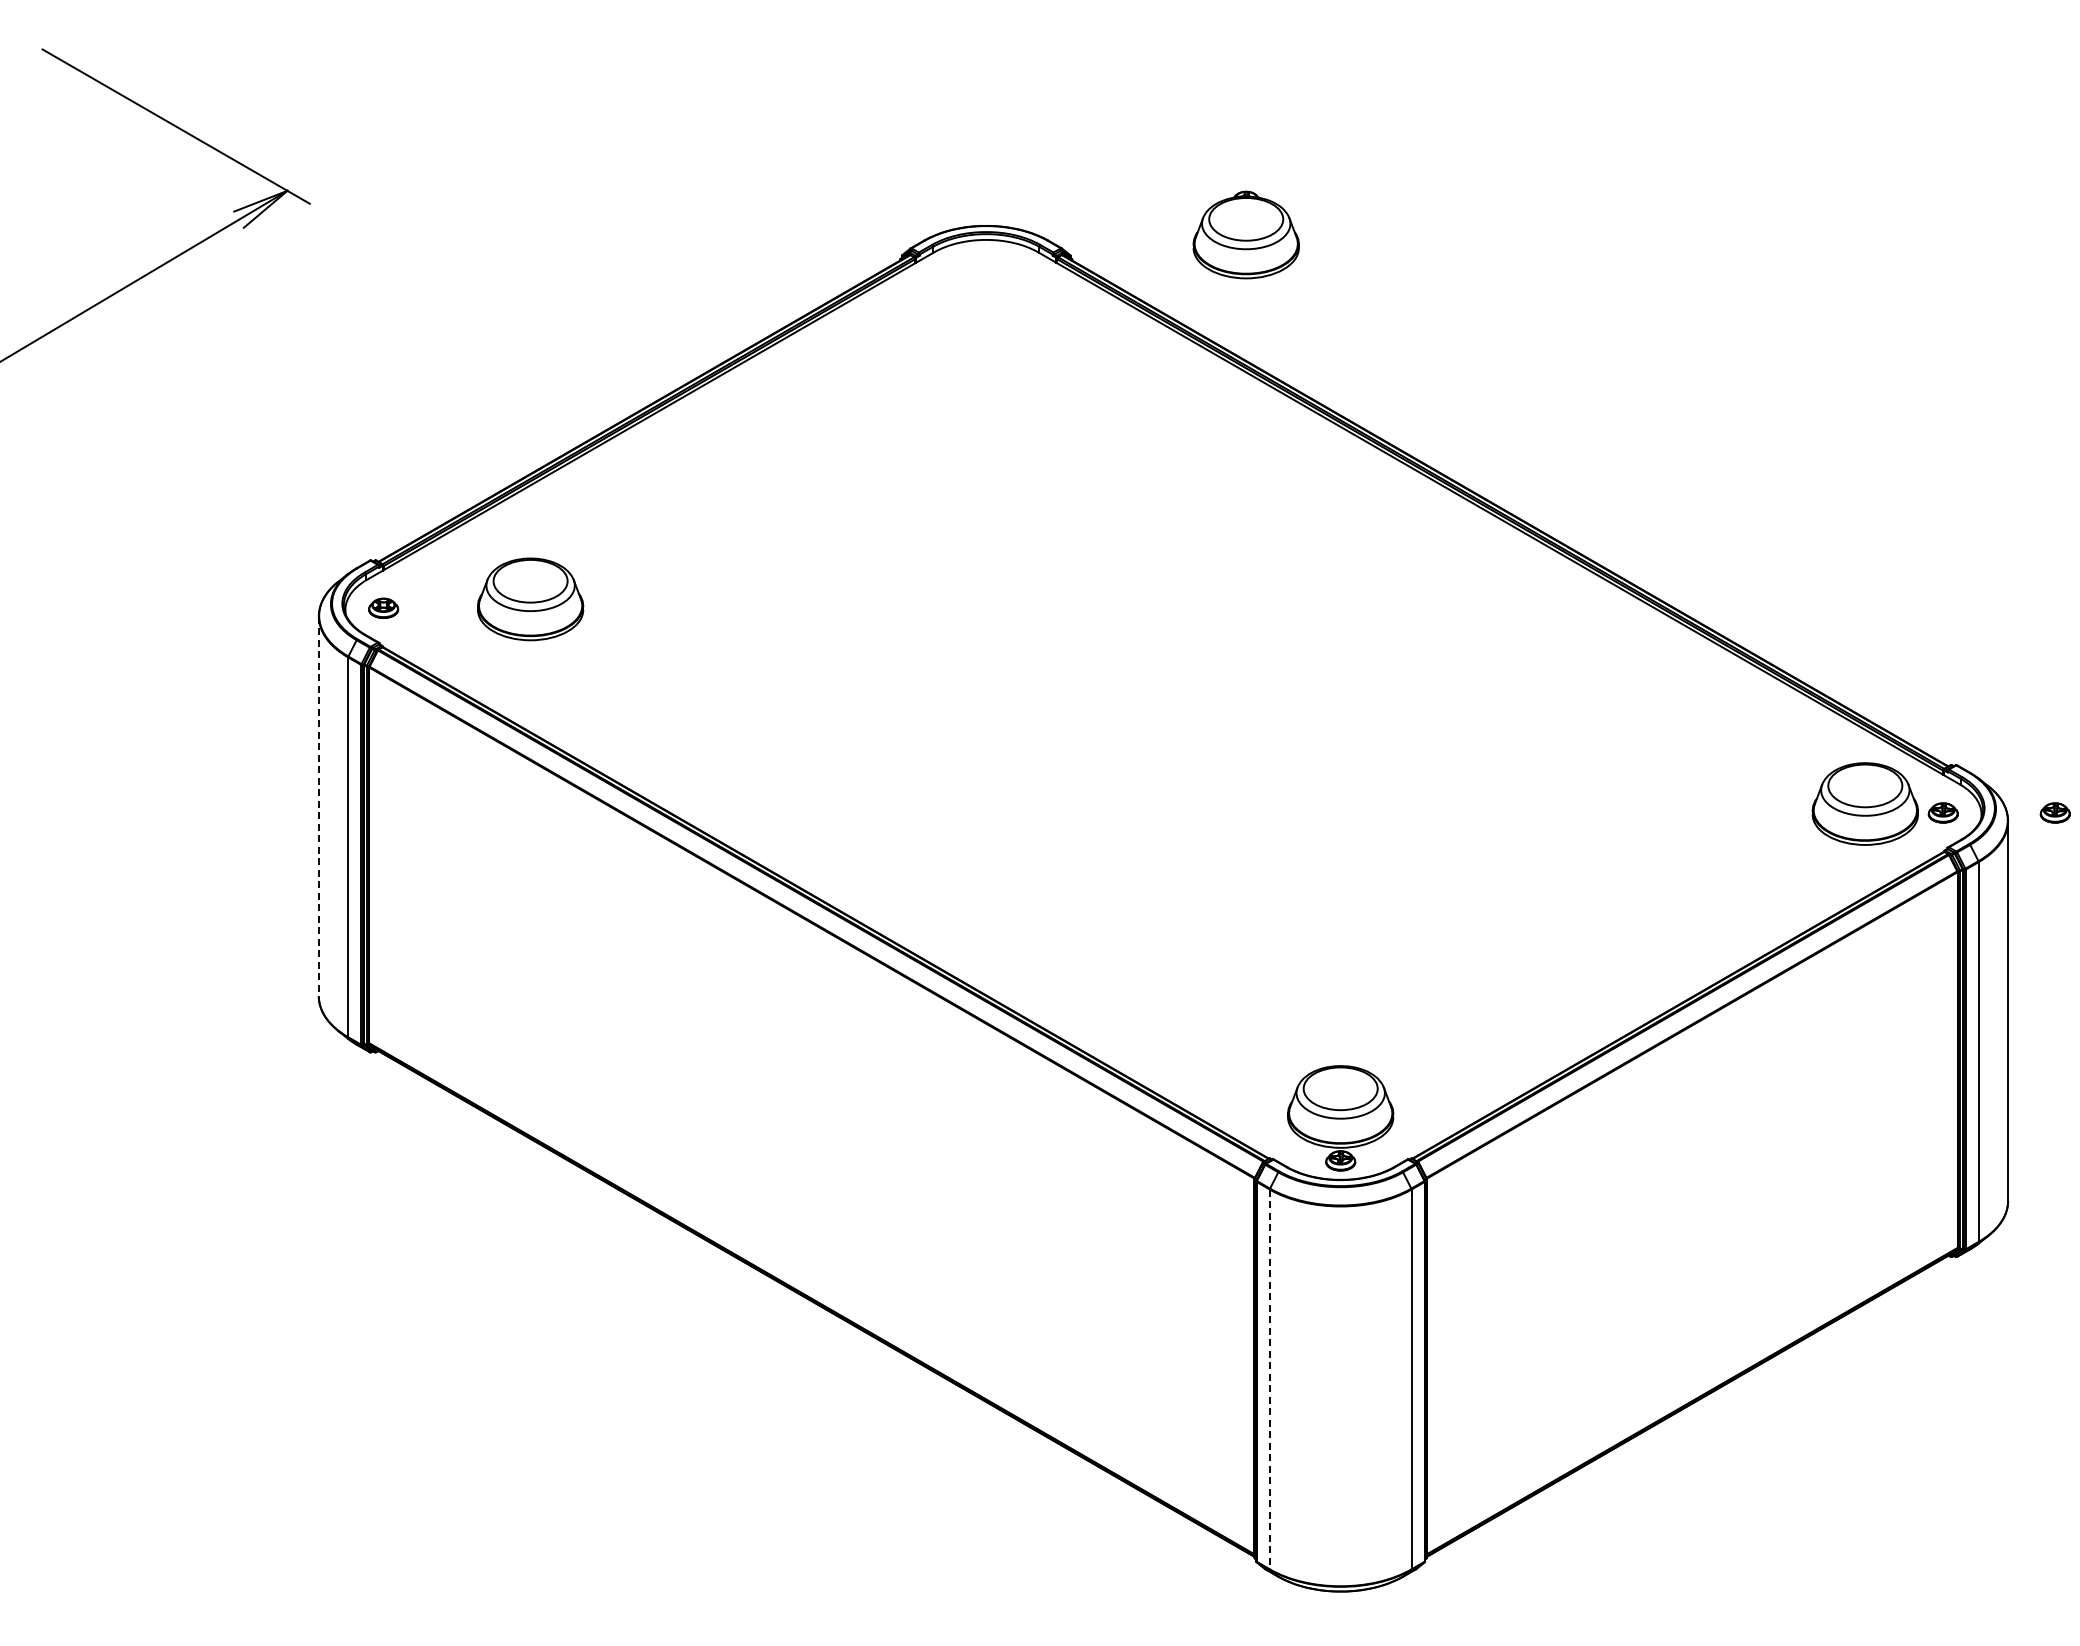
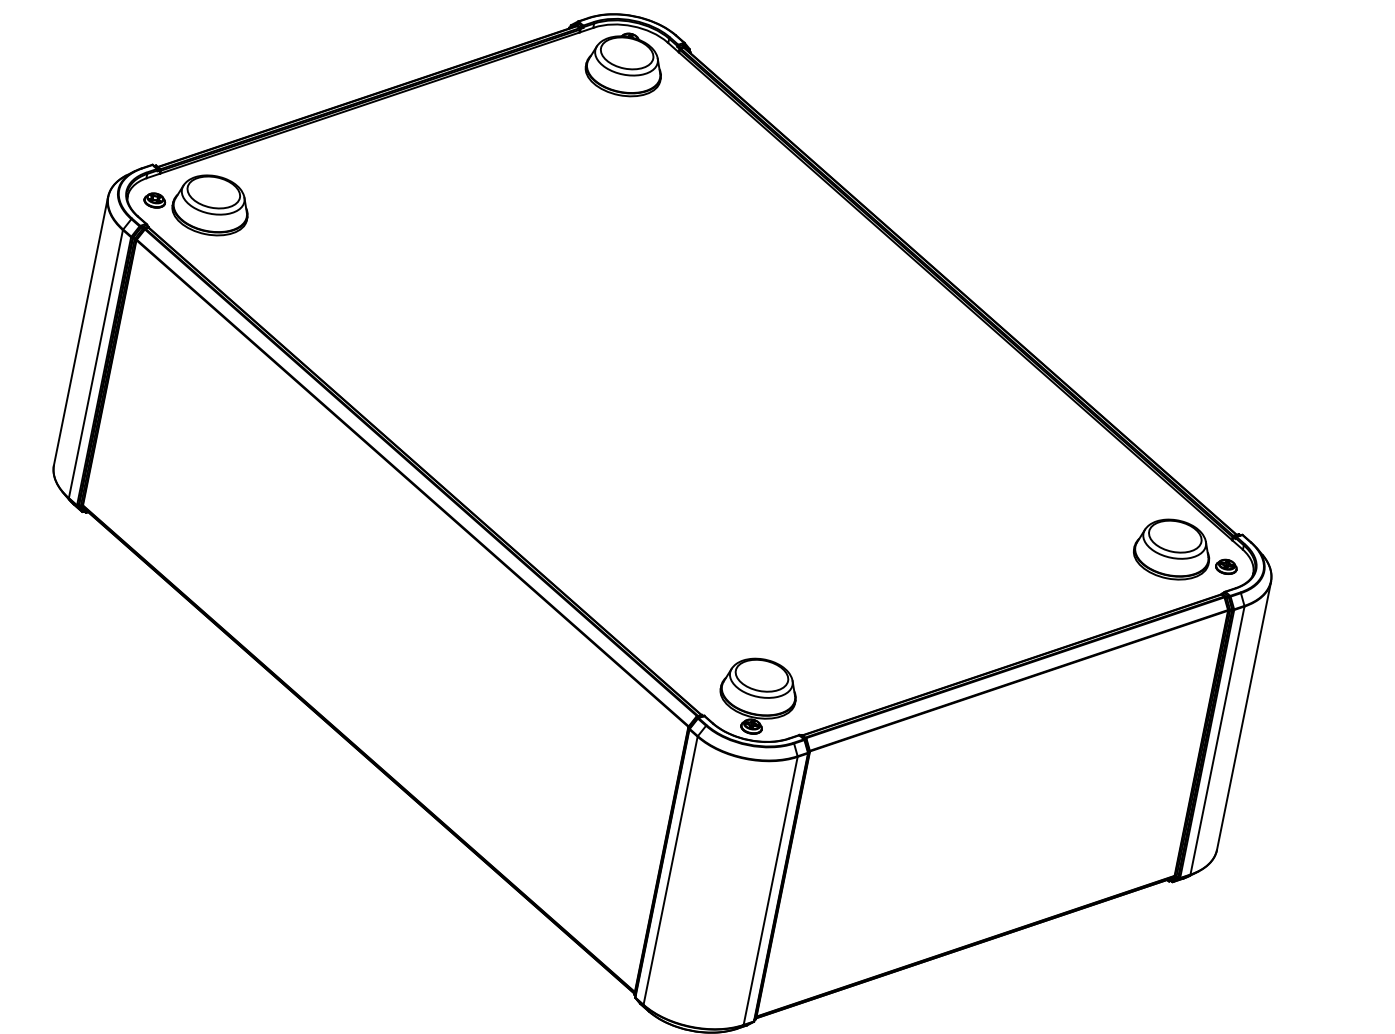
part: (1245, 234) -> (624, 63), moved
part: (530, 599) -> (211, 205), moved
line: (318, 806) -> (80, 331), dashed -> solid
part: (2054, 812) -> (1305, 582), removed
line: (1269, 1379) -> (670, 870), dashed -> solid

